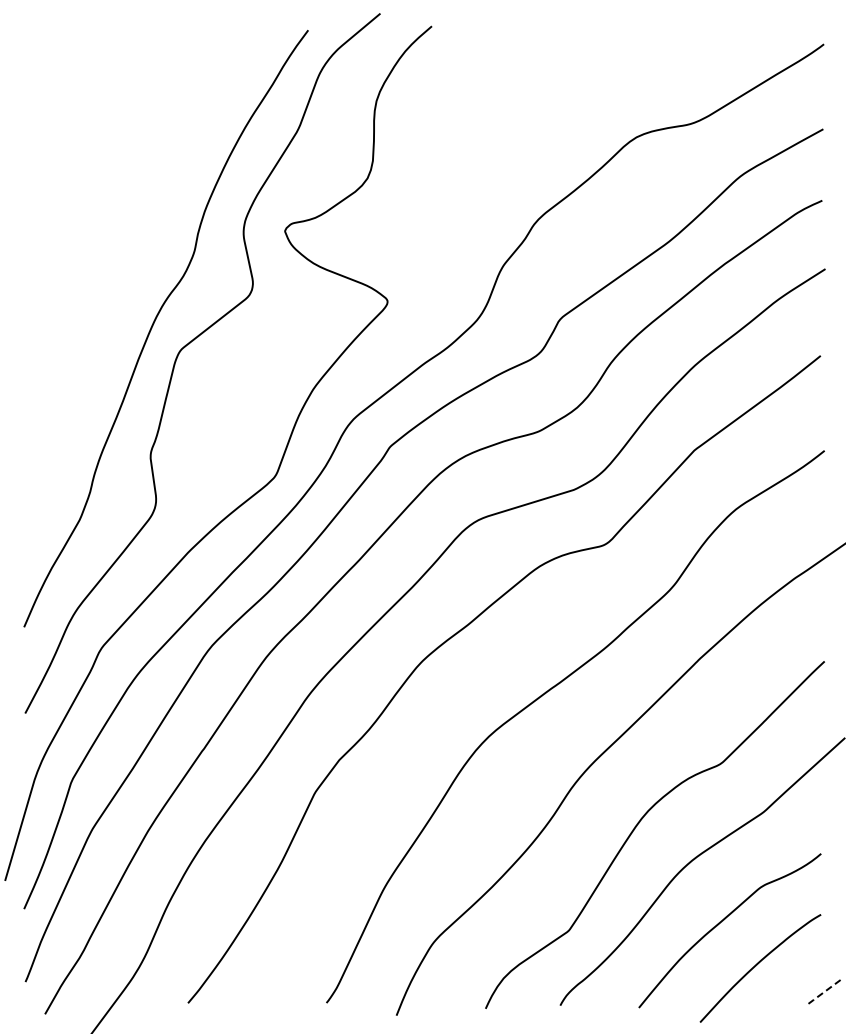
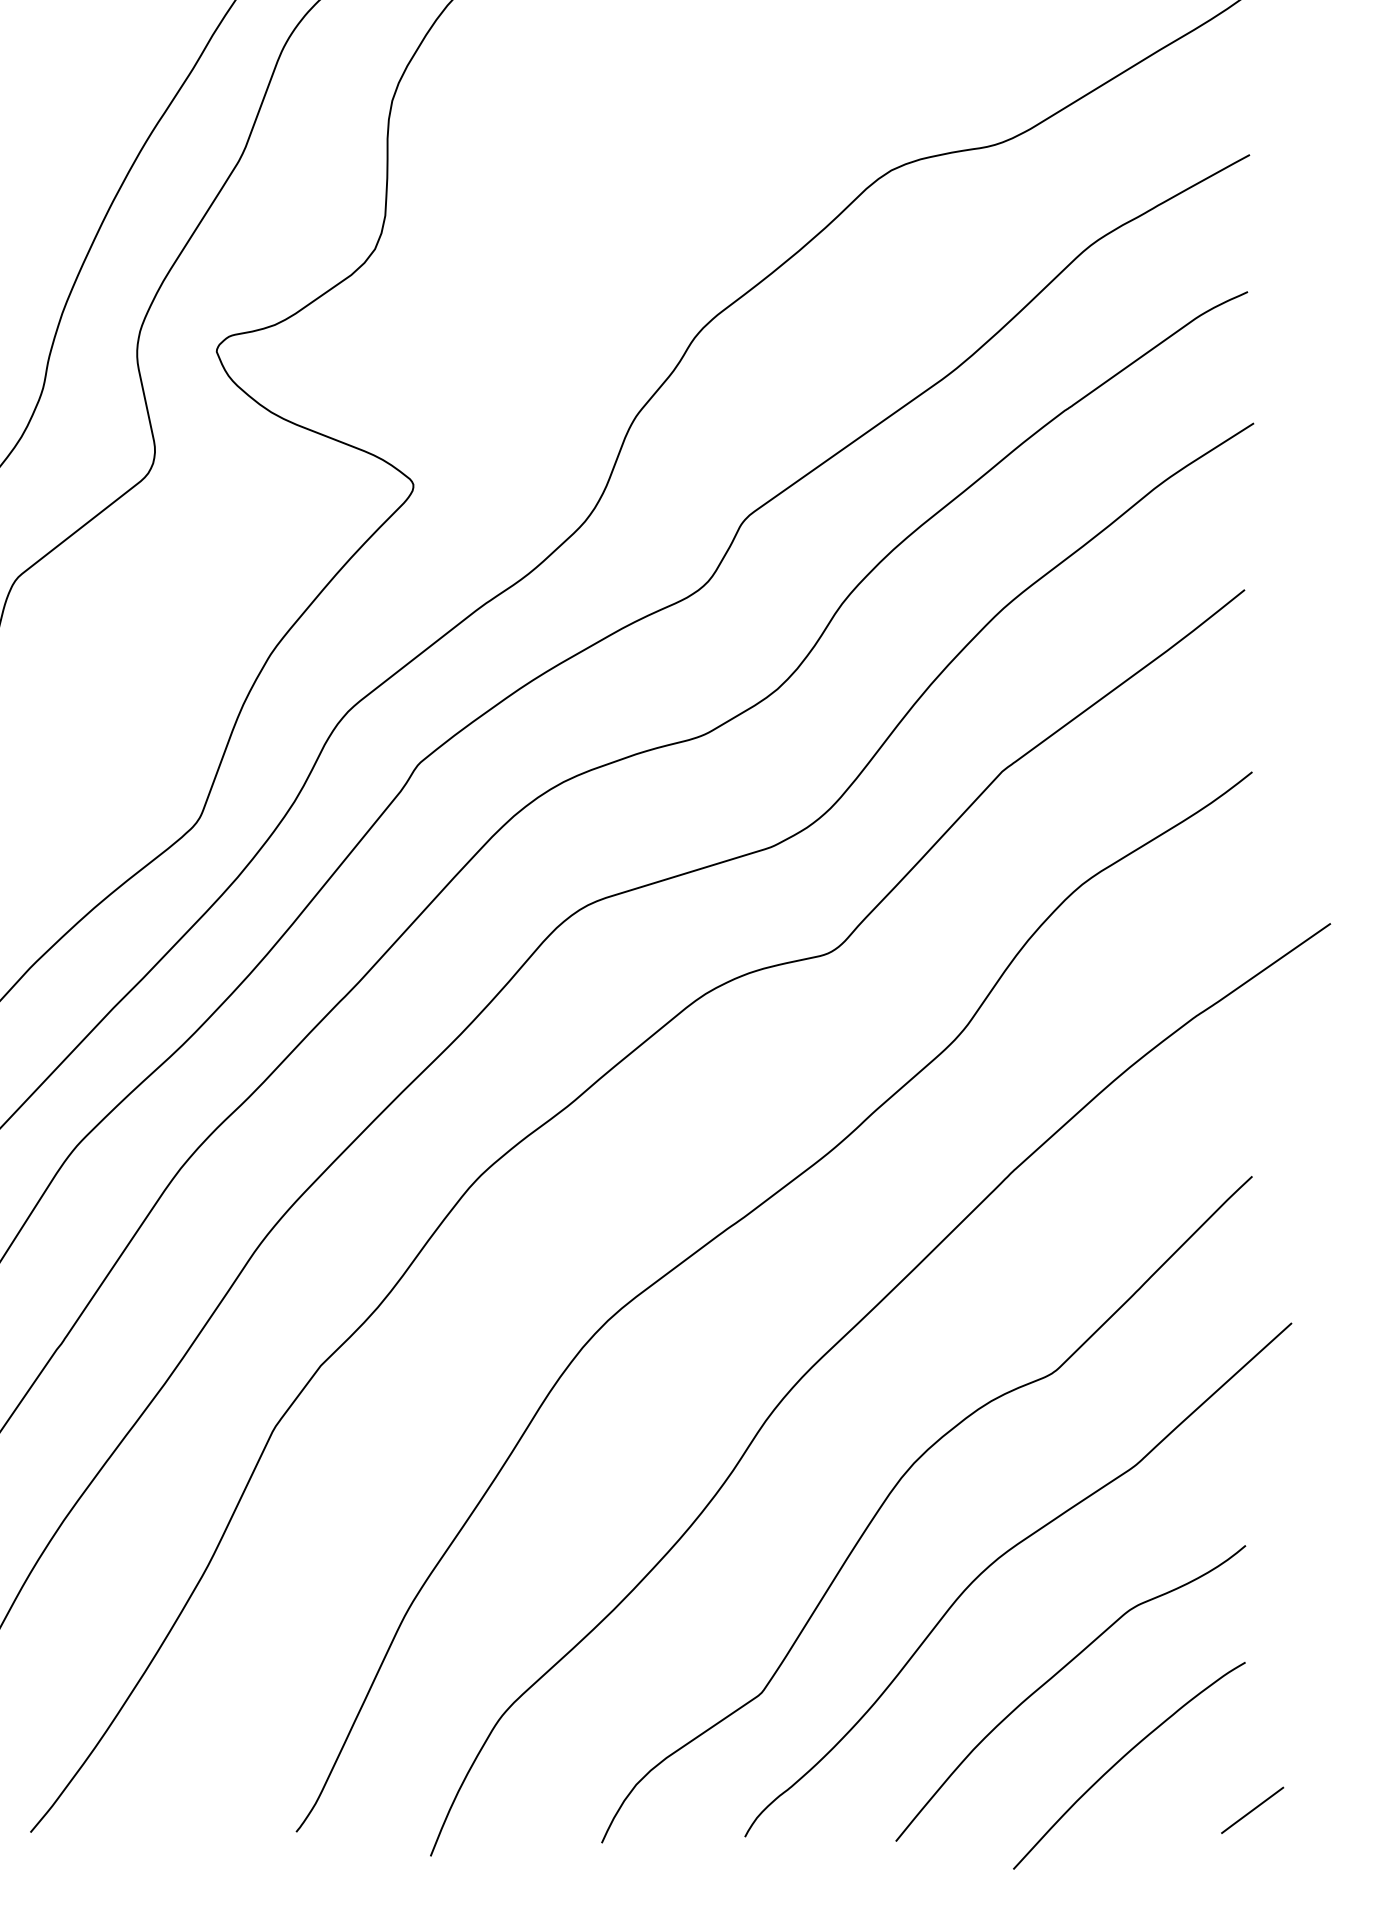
line: (824, 991) -> (1252, 1809), dashed -> solid

